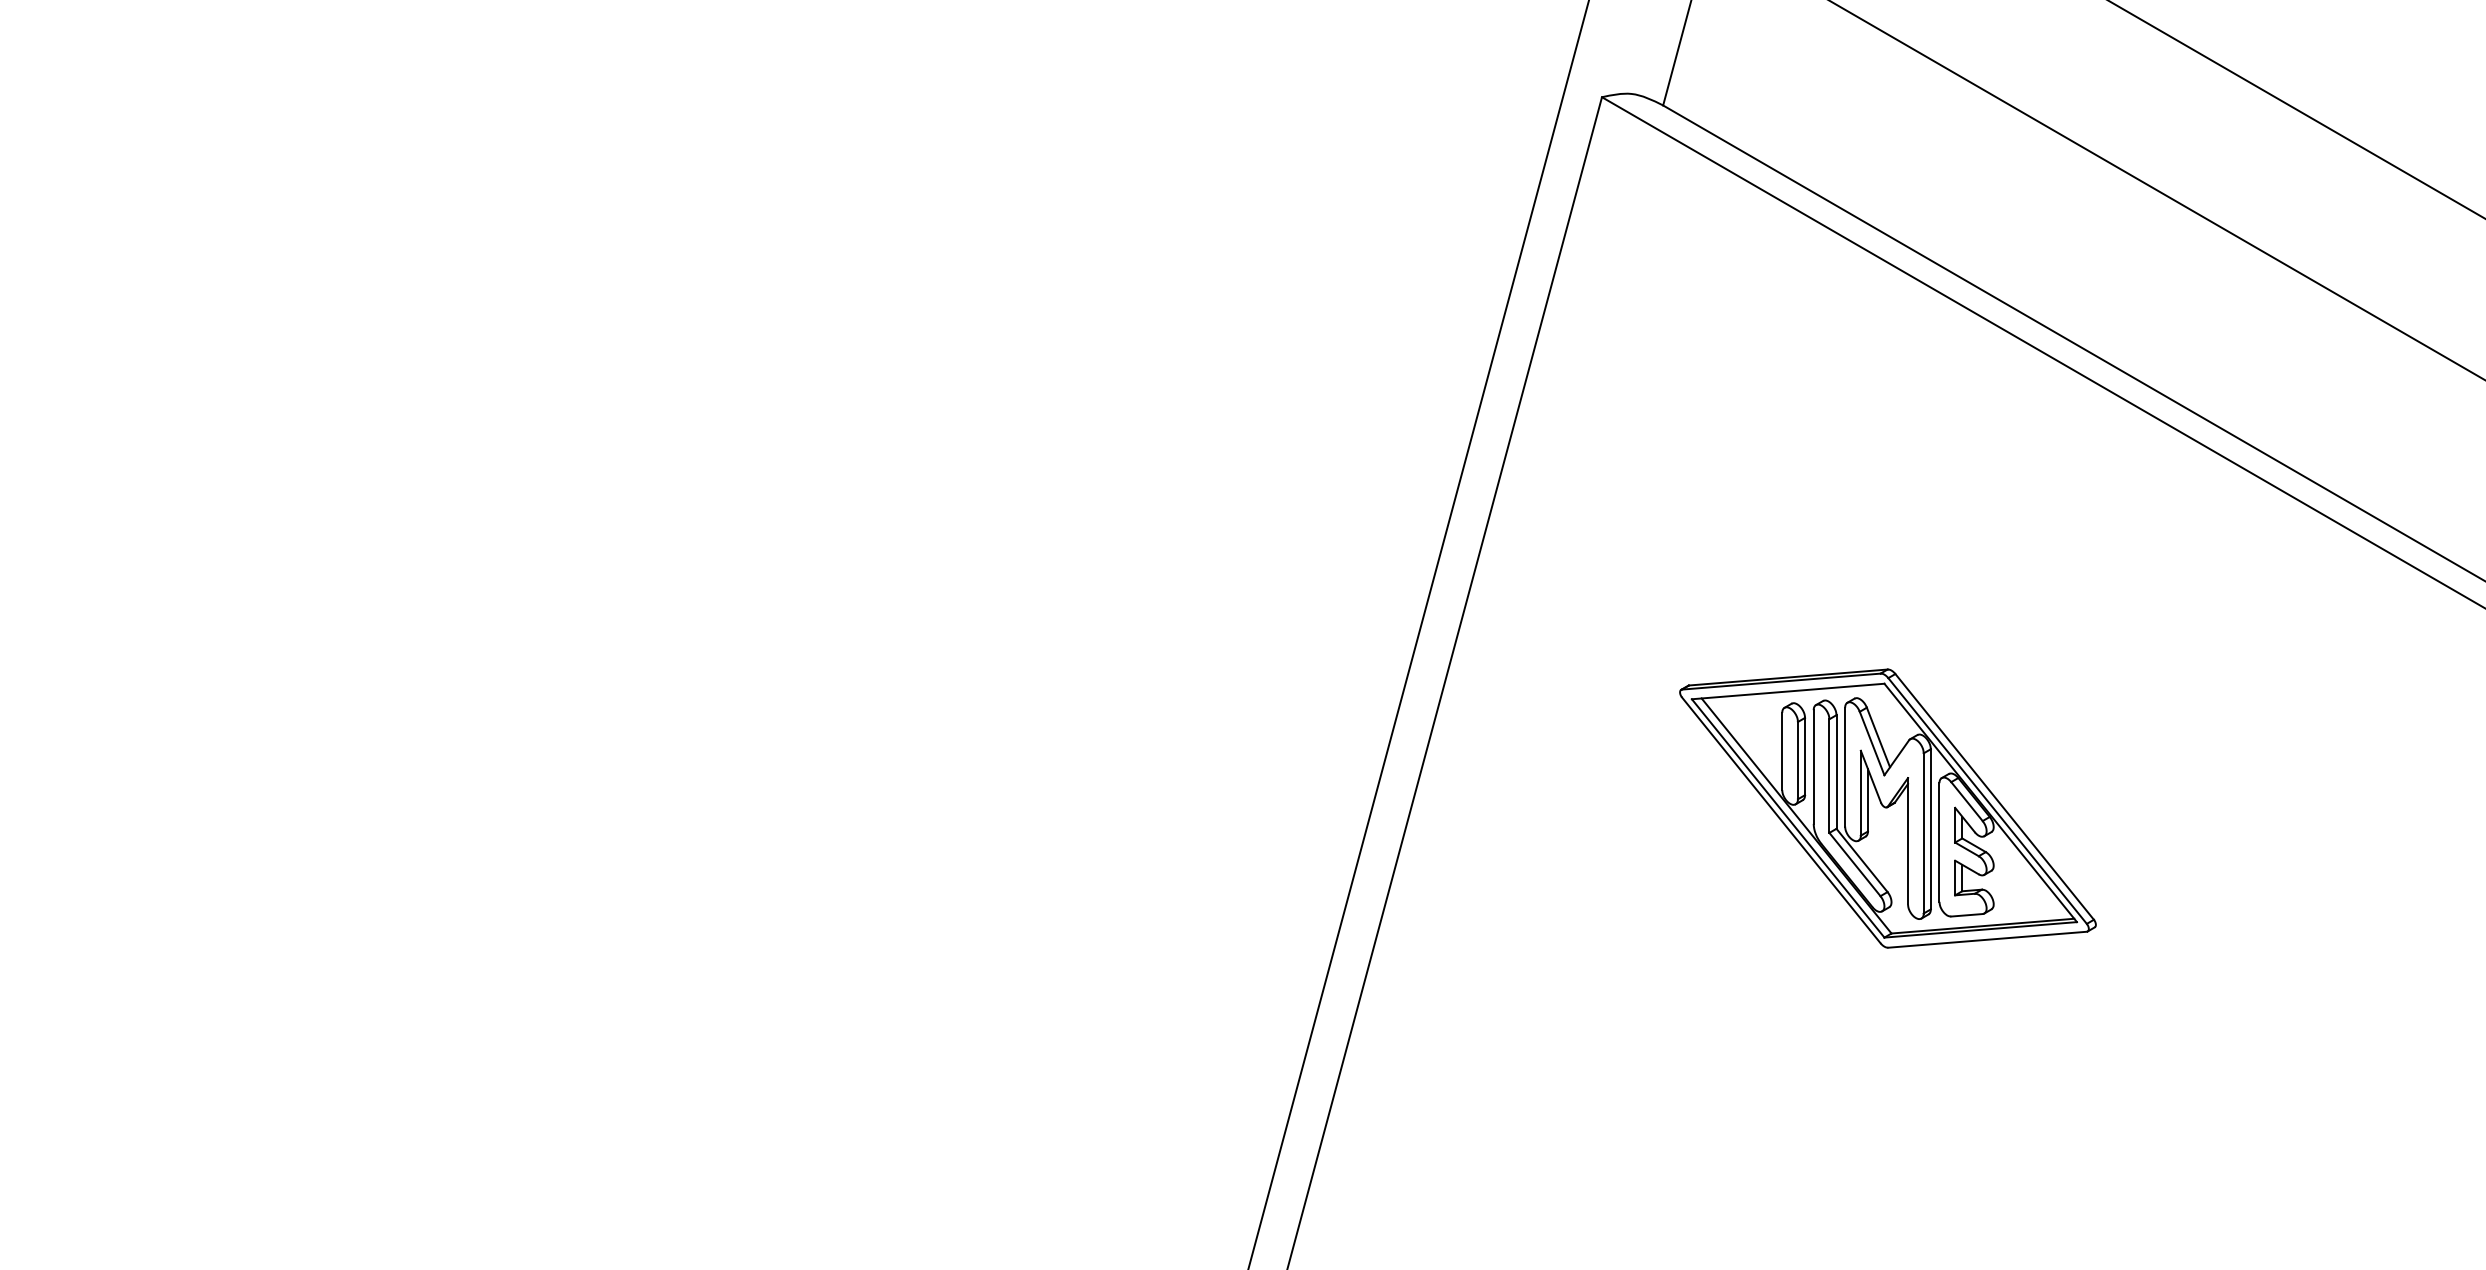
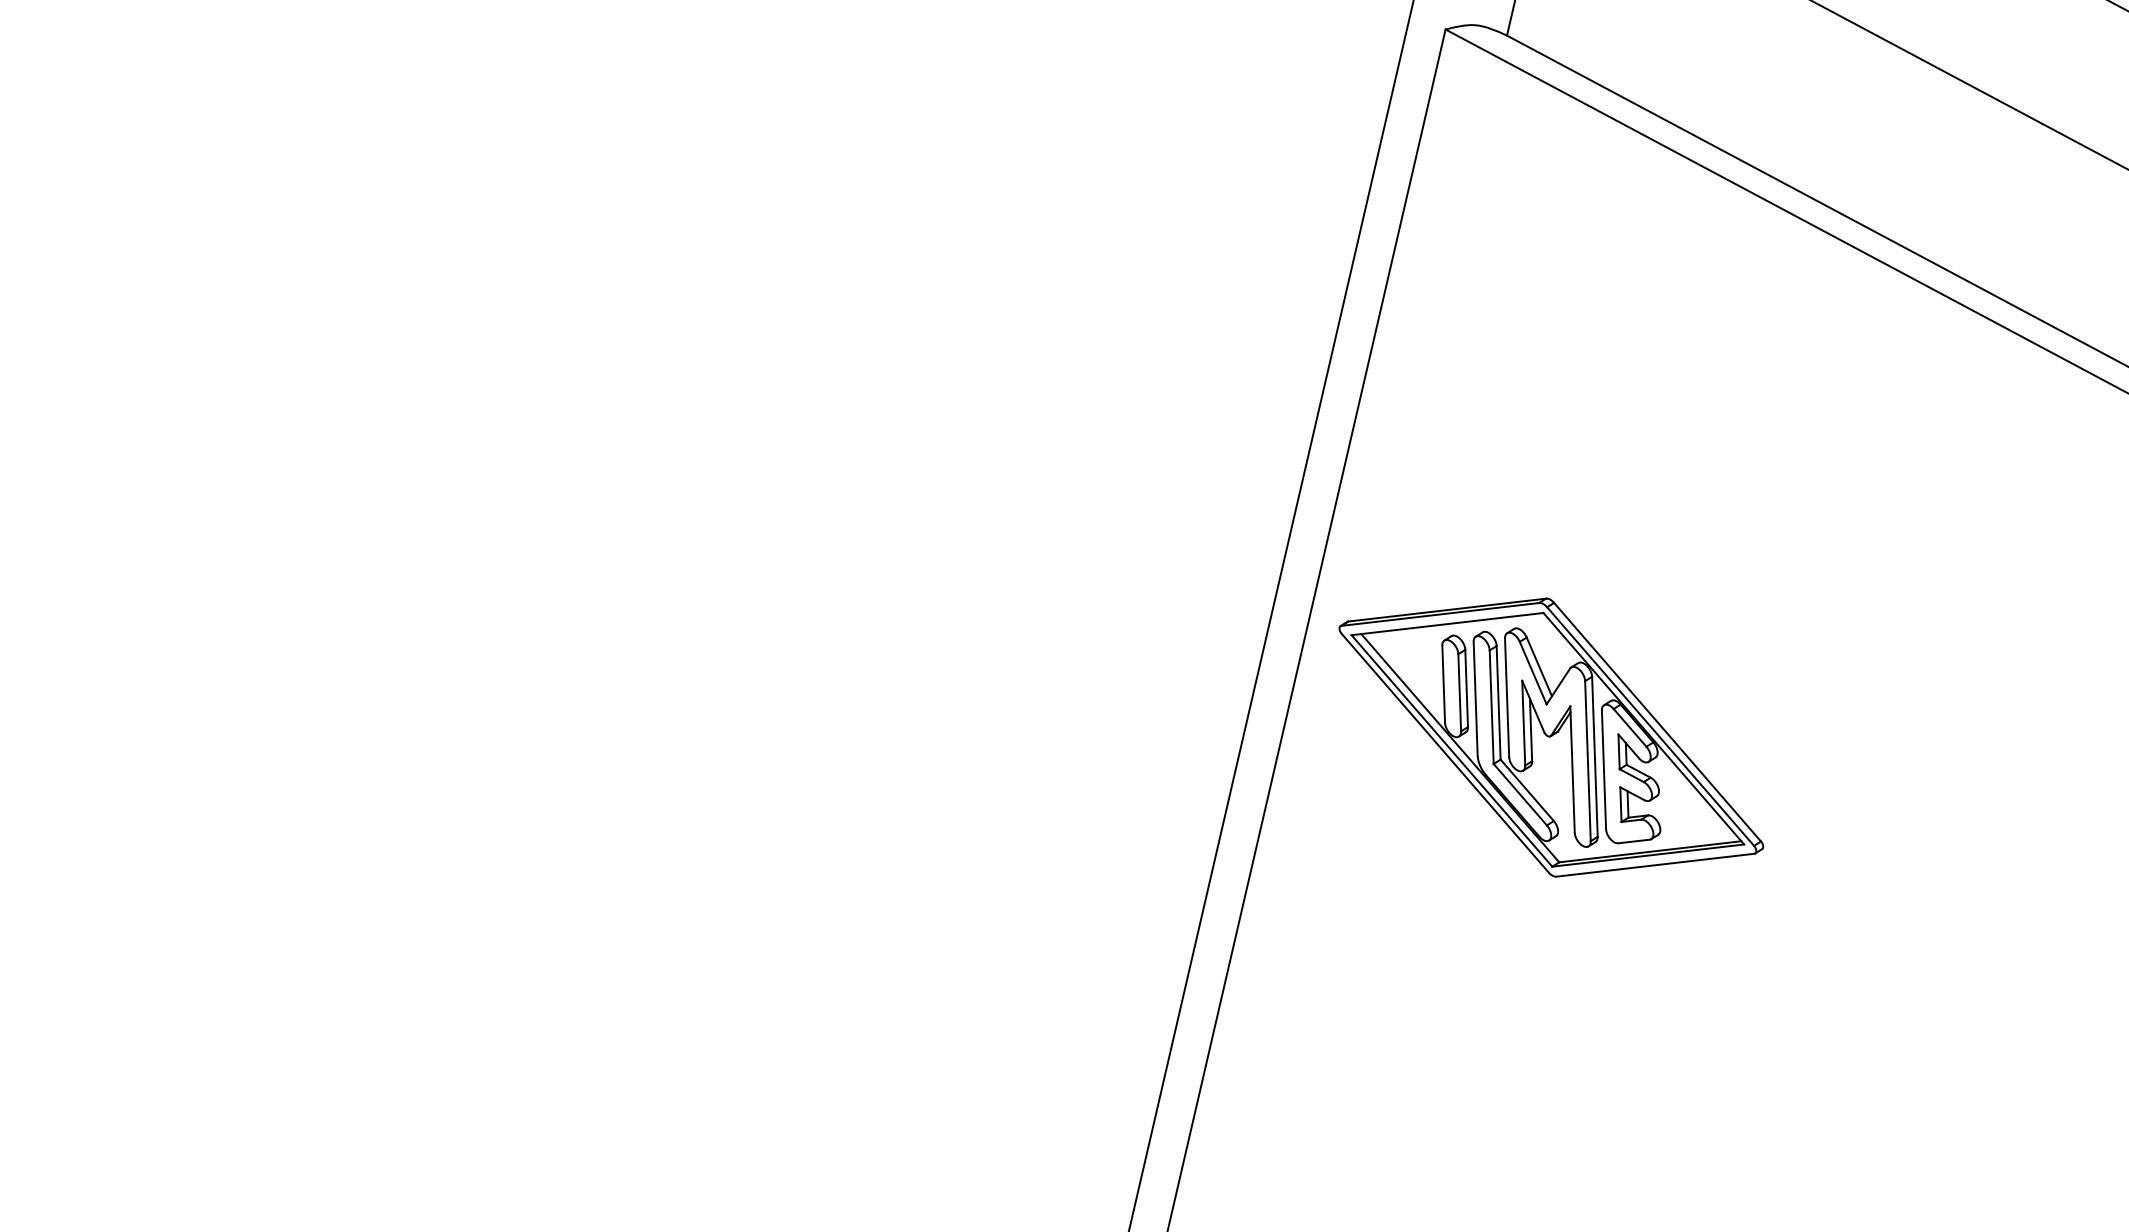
part: (1887, 808) -> (1550, 737), moved

